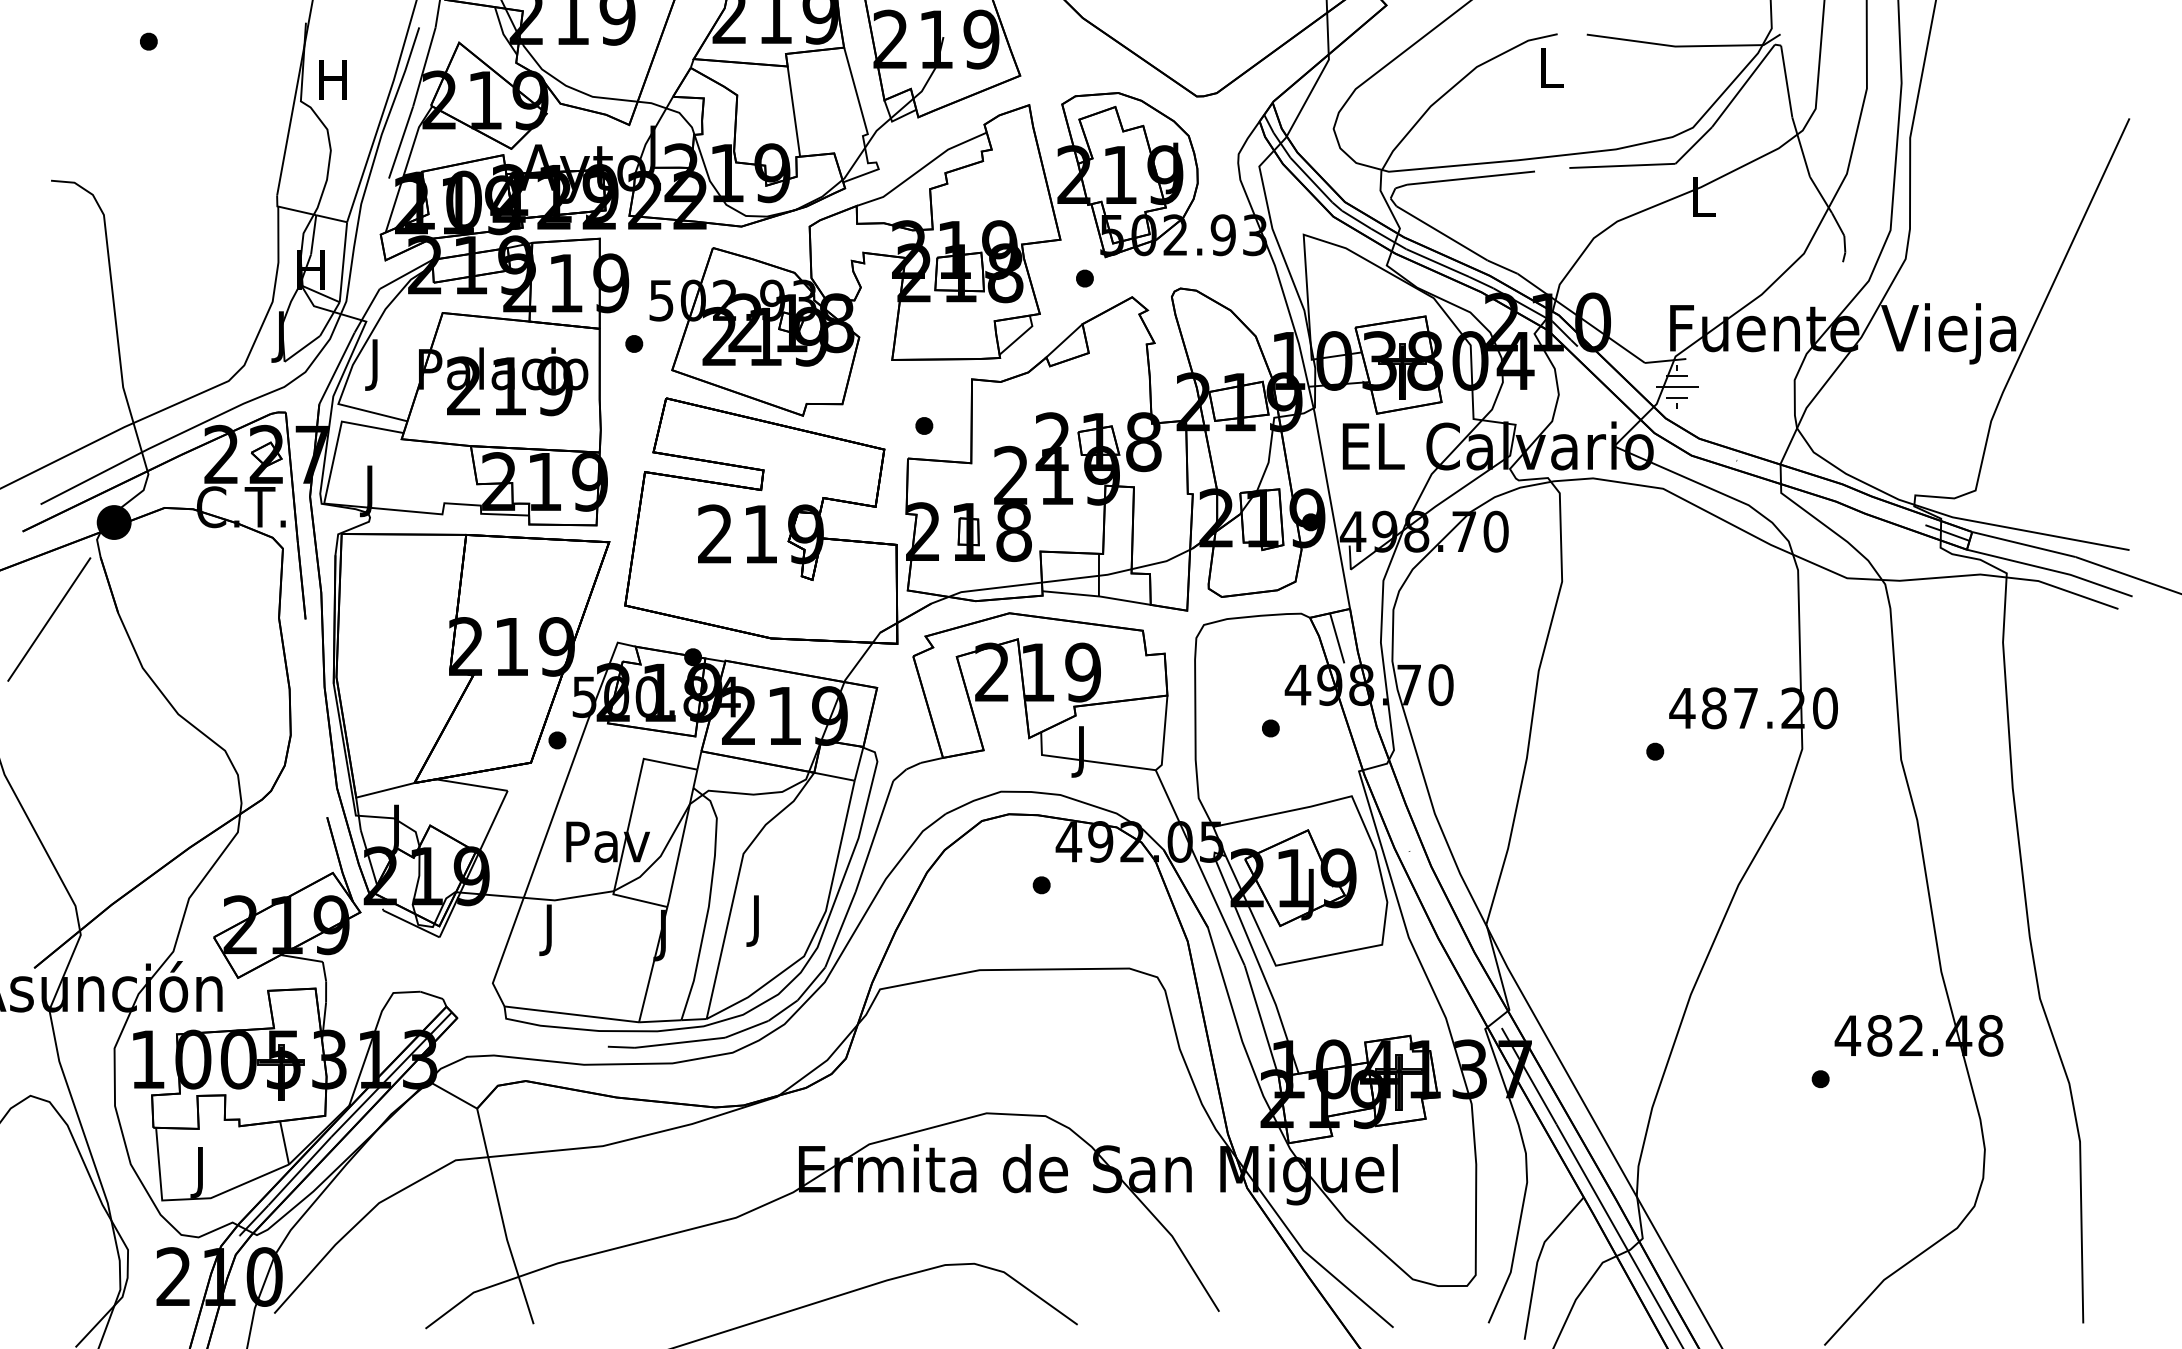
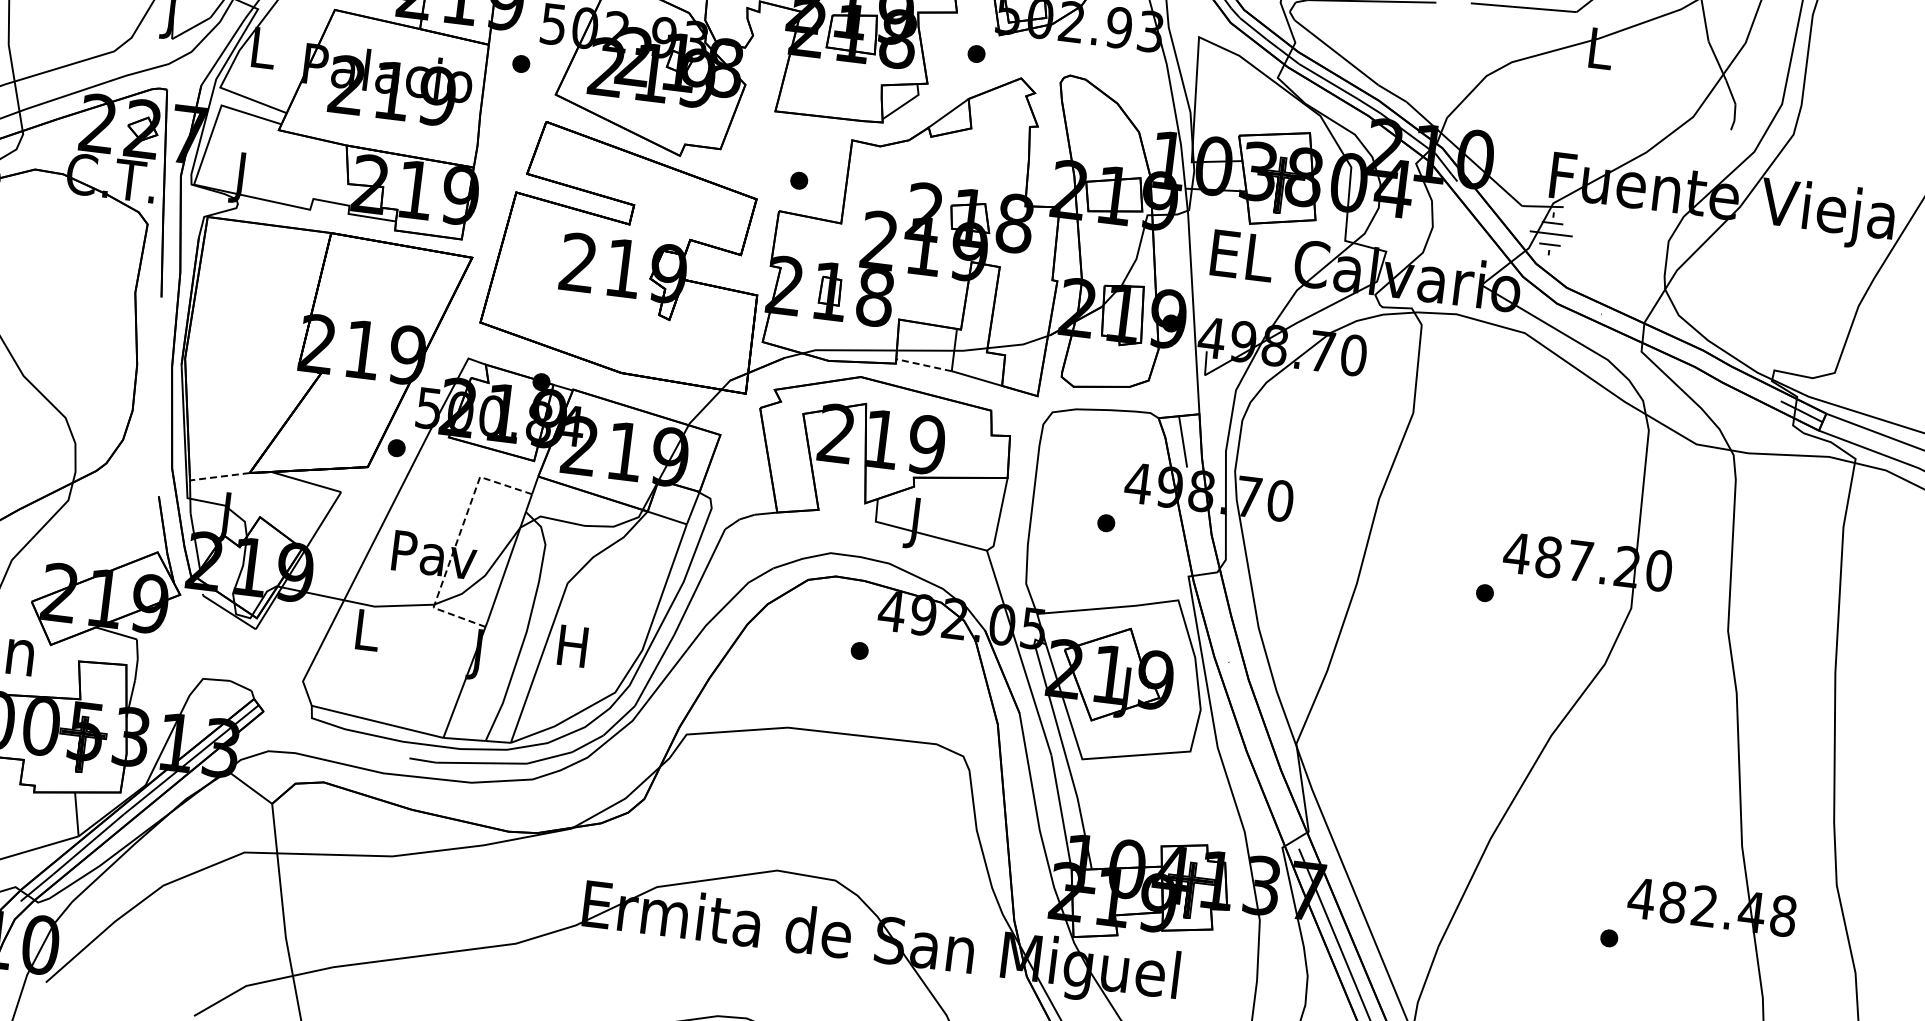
text: (376, 364) -> (262, 52), J -> L
line: (1070, 593) -> (923, 364), solid -> dashed
line: (383, 790) -> (217, 476), solid -> dashed
line: (628, 827) -> (456, 543), solid -> dashed
text: (756, 920) -> (572, 651), J -> H
text: (550, 930) -> (366, 635), J -> L

